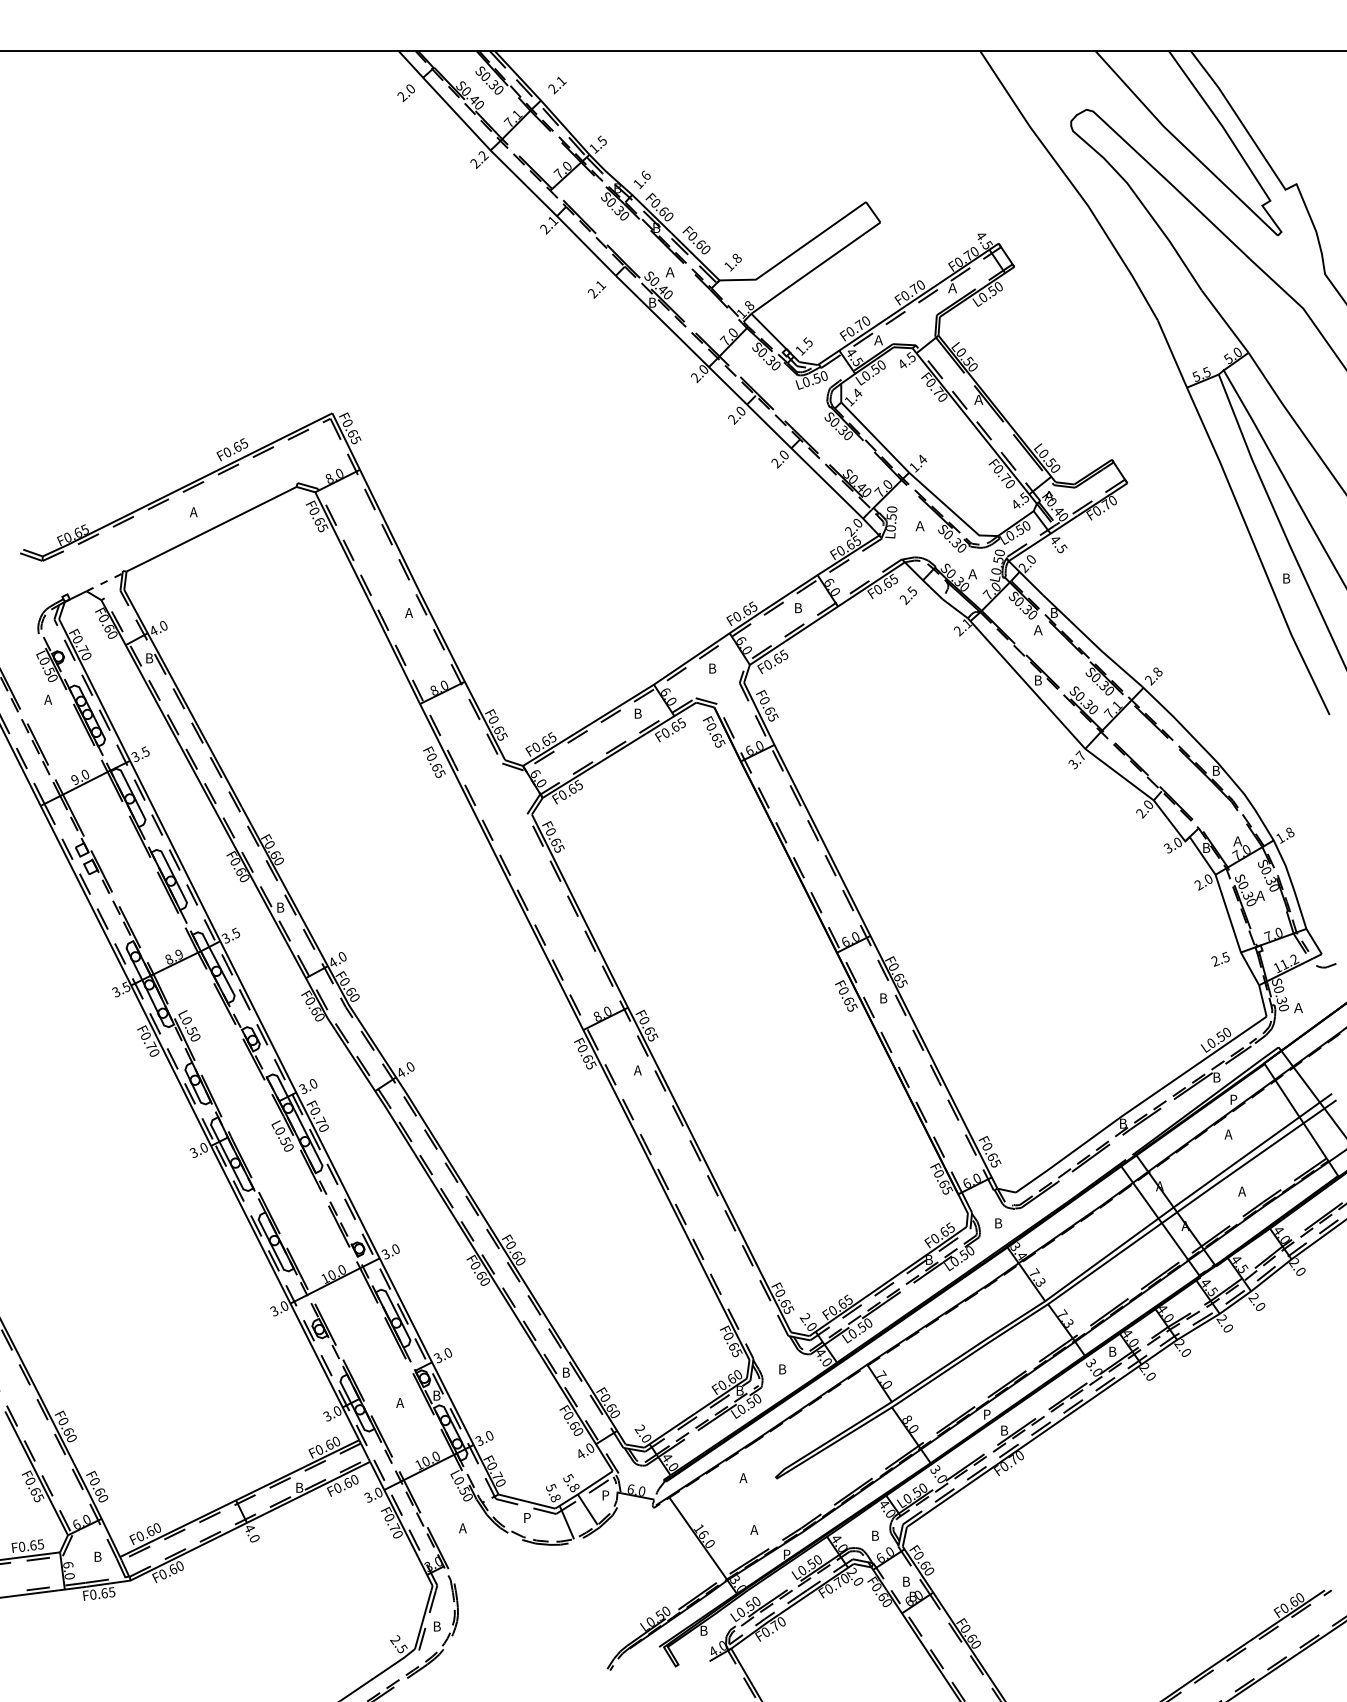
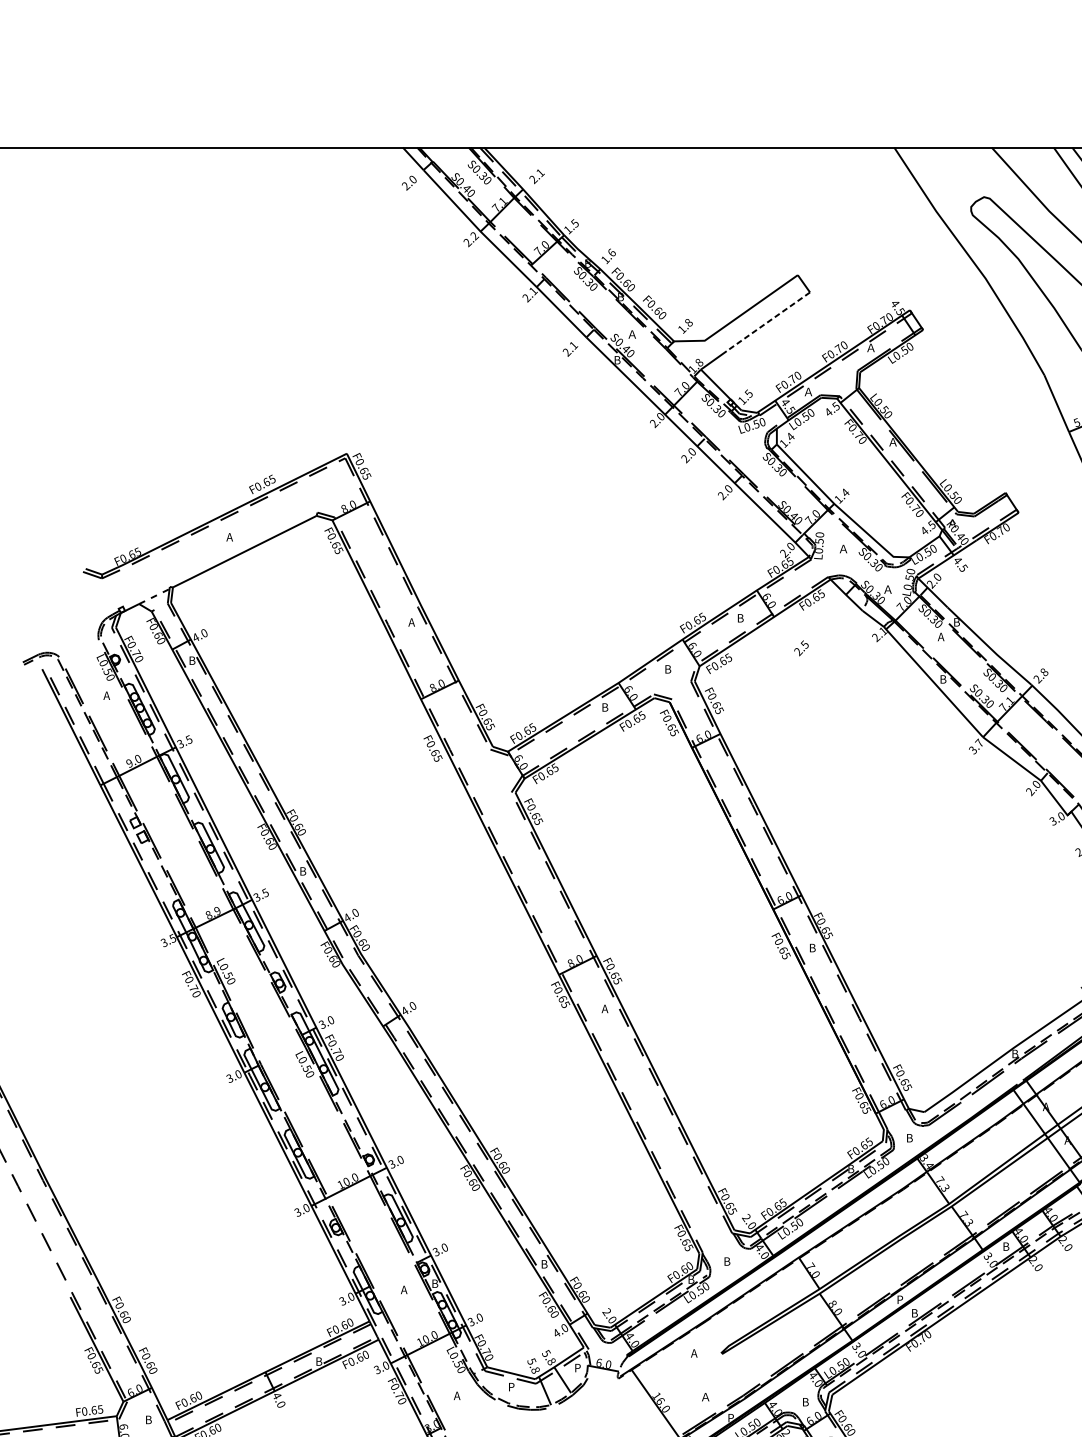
line: (830, 257) -> (767, 322), solid -> dashed
text: (907, 595) -> (800, 648), moved
text: (1036, 630) -> (941, 637), Ａ -> A
text: (755, 1529) -> (704, 1396), A -> Ａ

